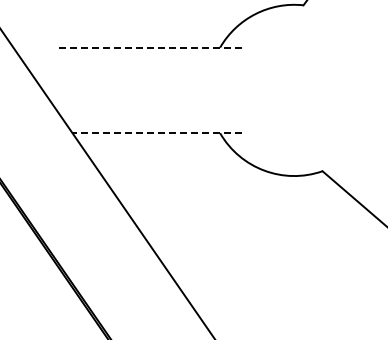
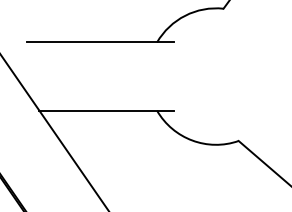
line: (149, 47) -> (100, 42), dashed -> solid
line: (157, 133) -> (107, 110), dashed -> solid

